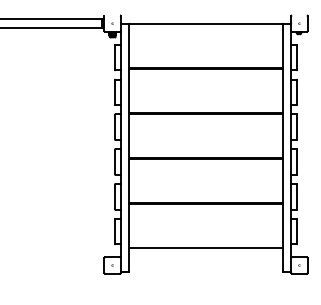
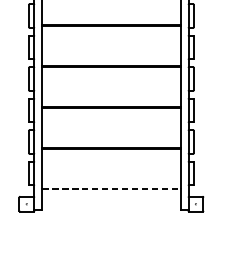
line: (206, 248) -> (111, 188), solid -> dashed

